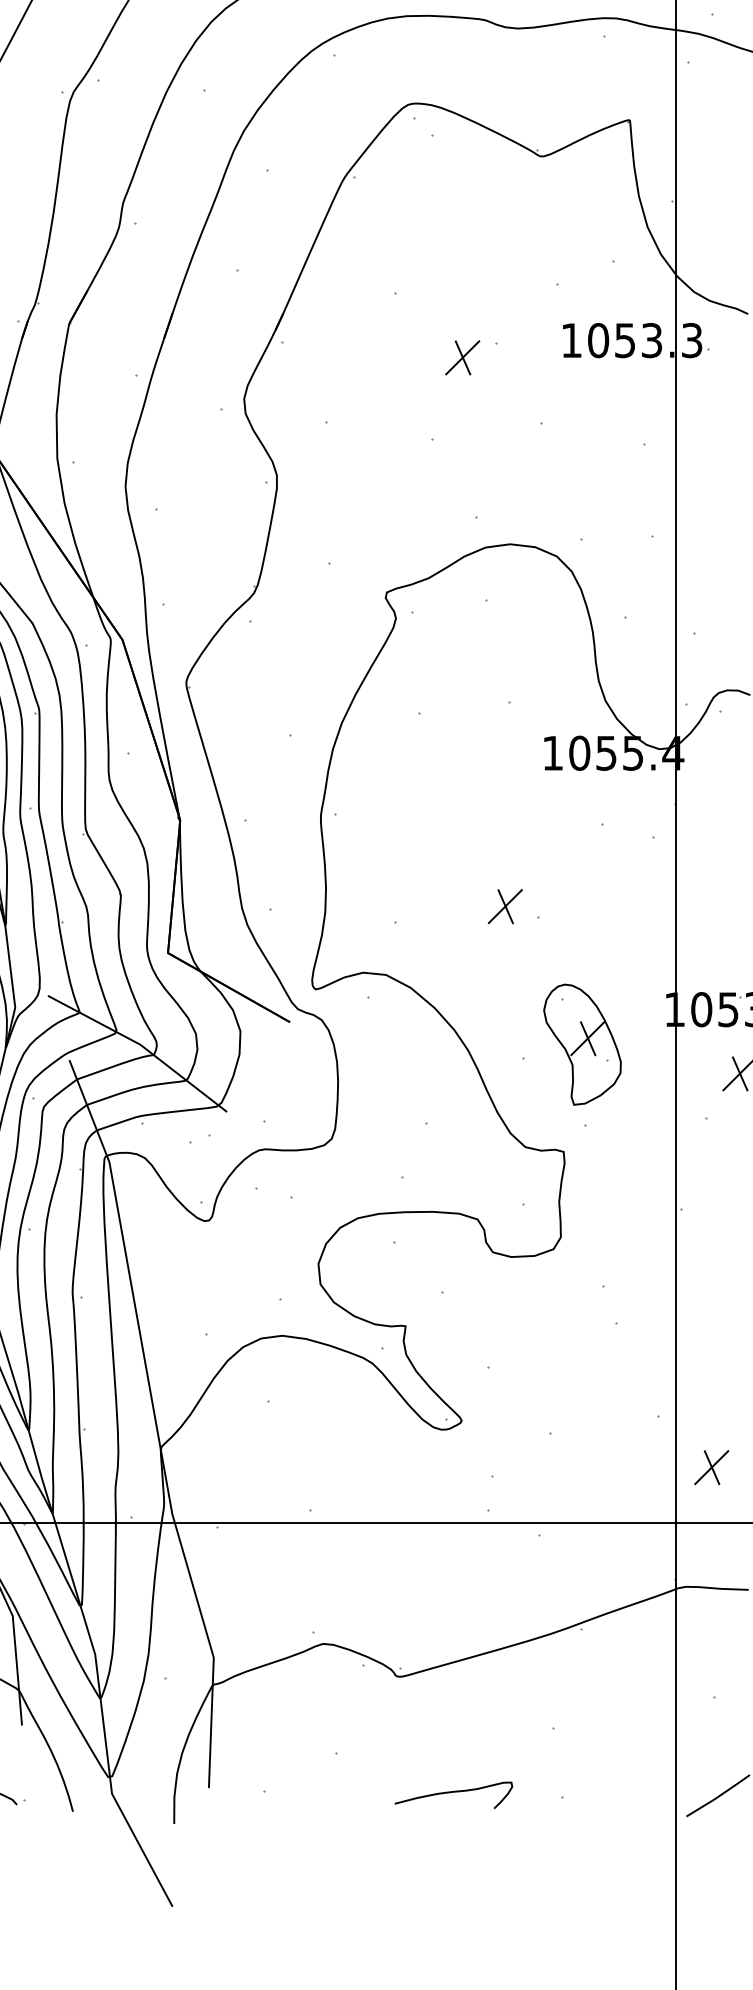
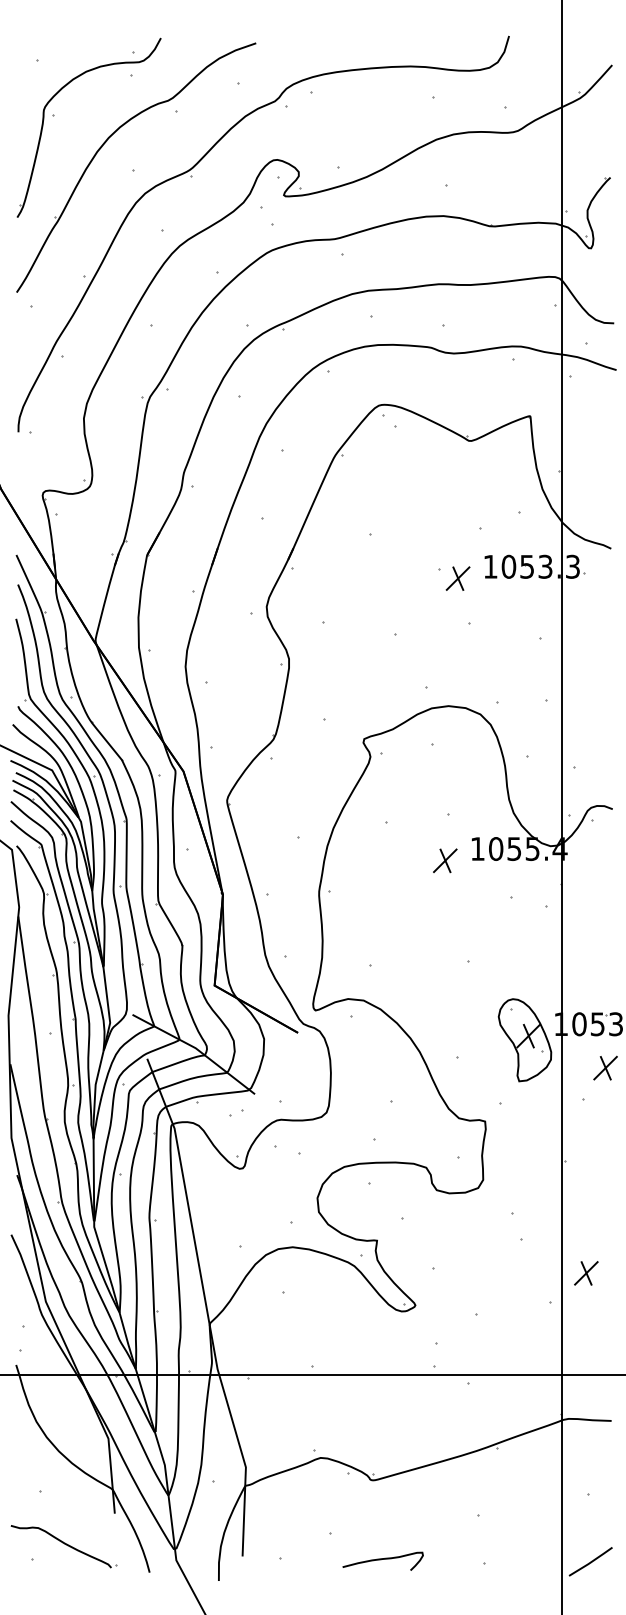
part: (461, 357) -> (457, 578), moved
part: (505, 906) -> (445, 860), moved
part: (581, 1045) -> (524, 1040), moved
part: (711, 1467) -> (586, 1273), moved
curve: (453, 1792) -> (382, 1559), moved

